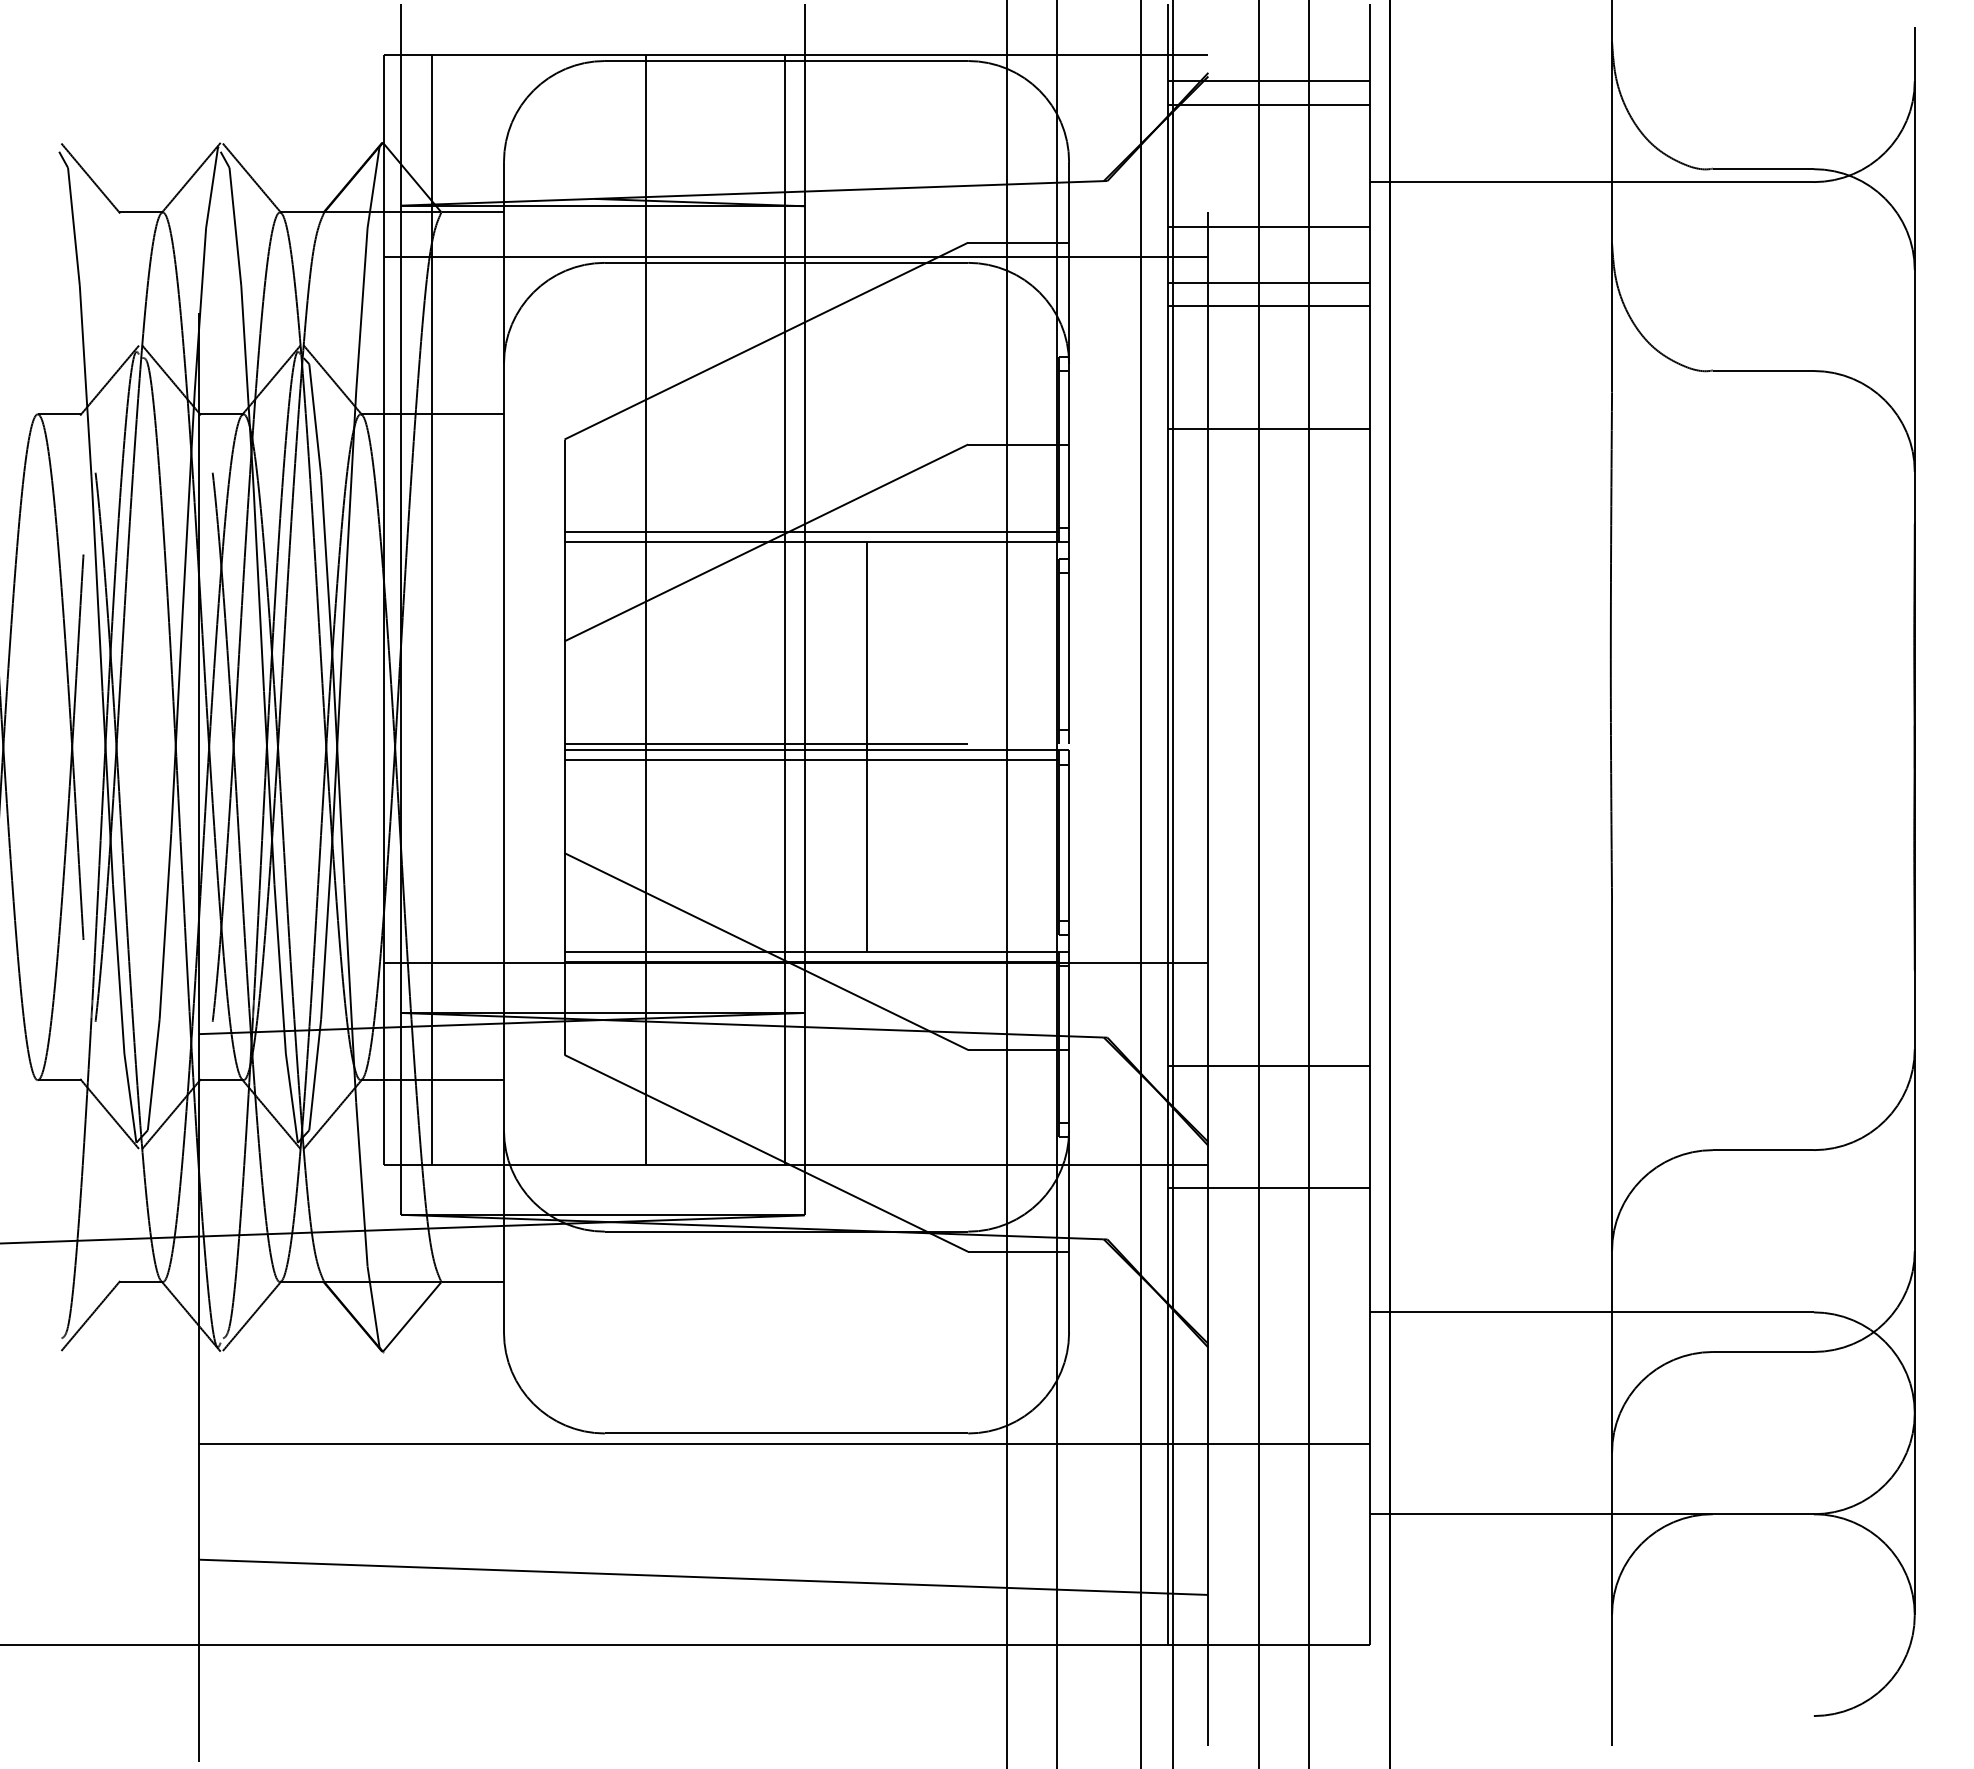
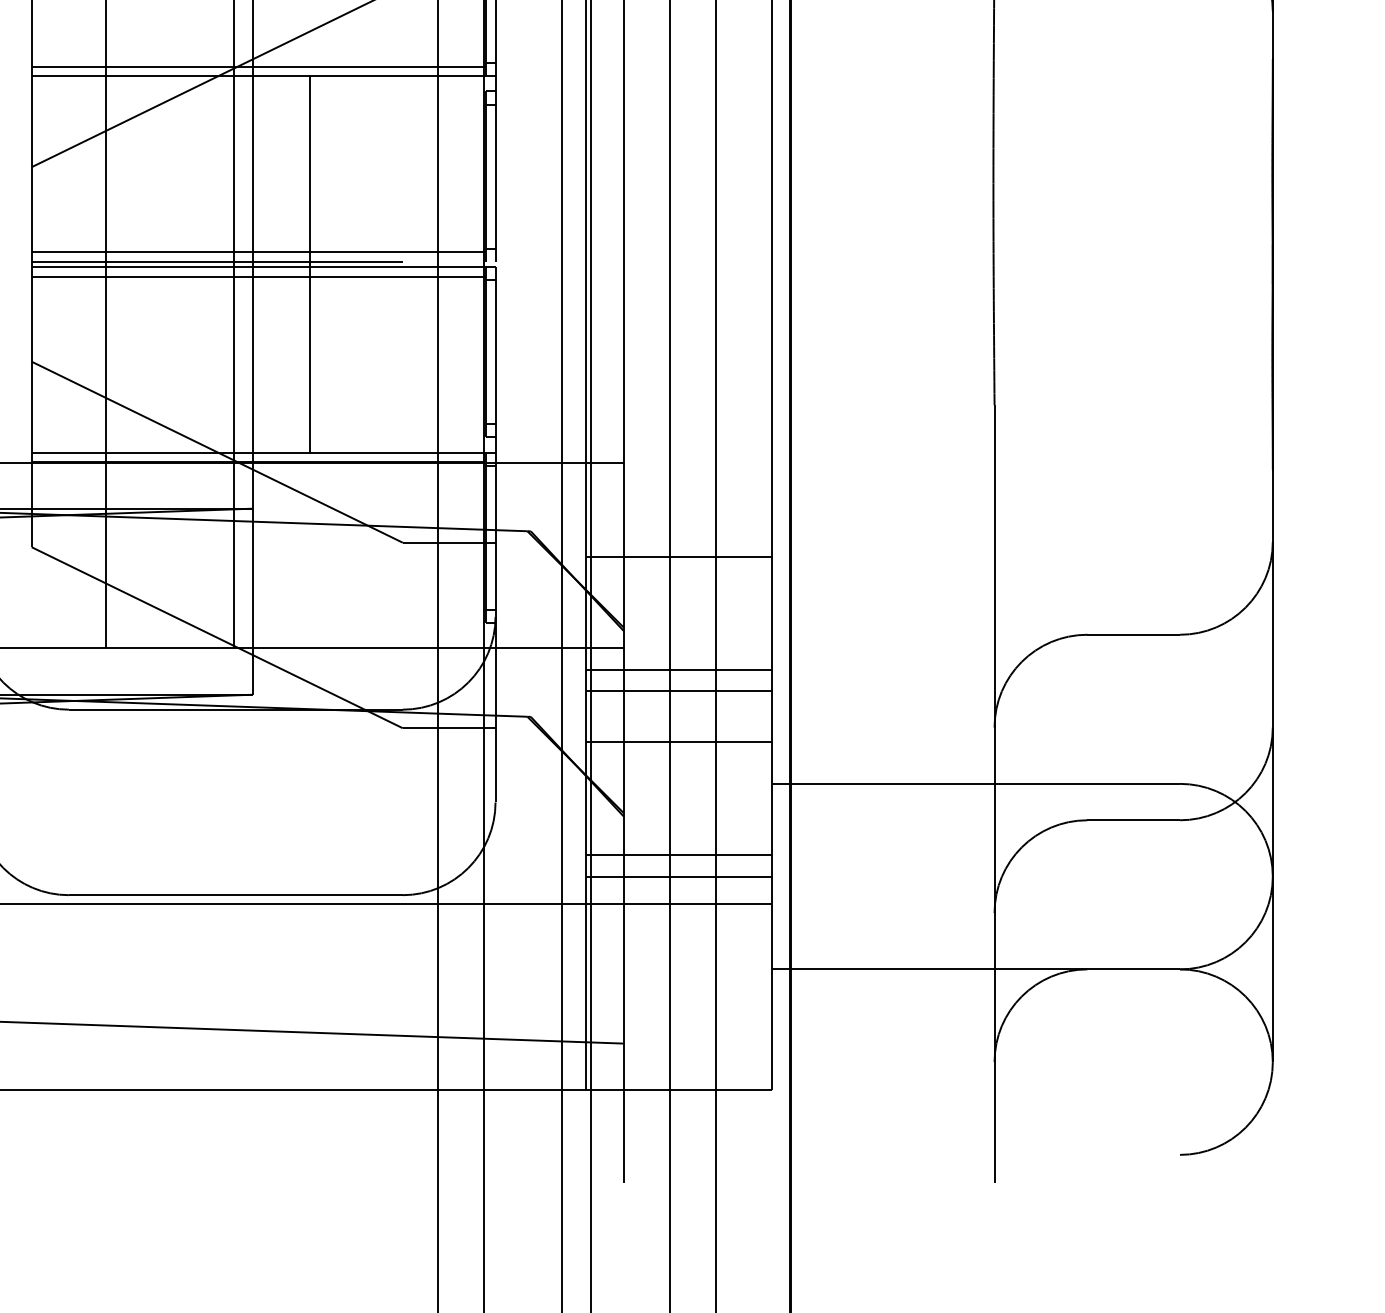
line: (811, 734) -> (258, 252), added
line: (1268, 1211) -> (678, 691), added
line: (1268, 1267) -> (678, 742), added
line: (1268, 1389) -> (678, 854), added
line: (1268, 1413) -> (678, 876), added

